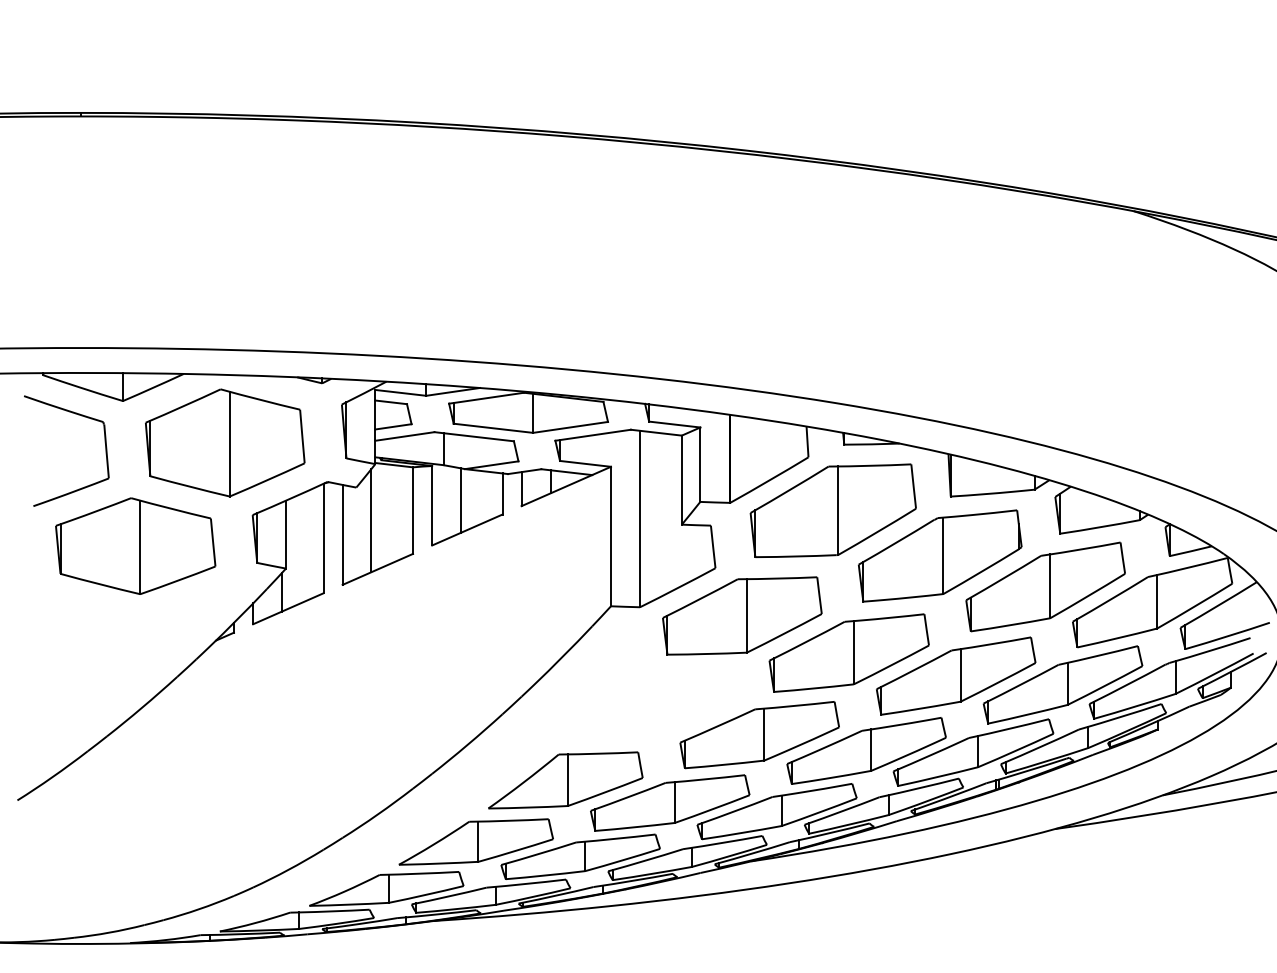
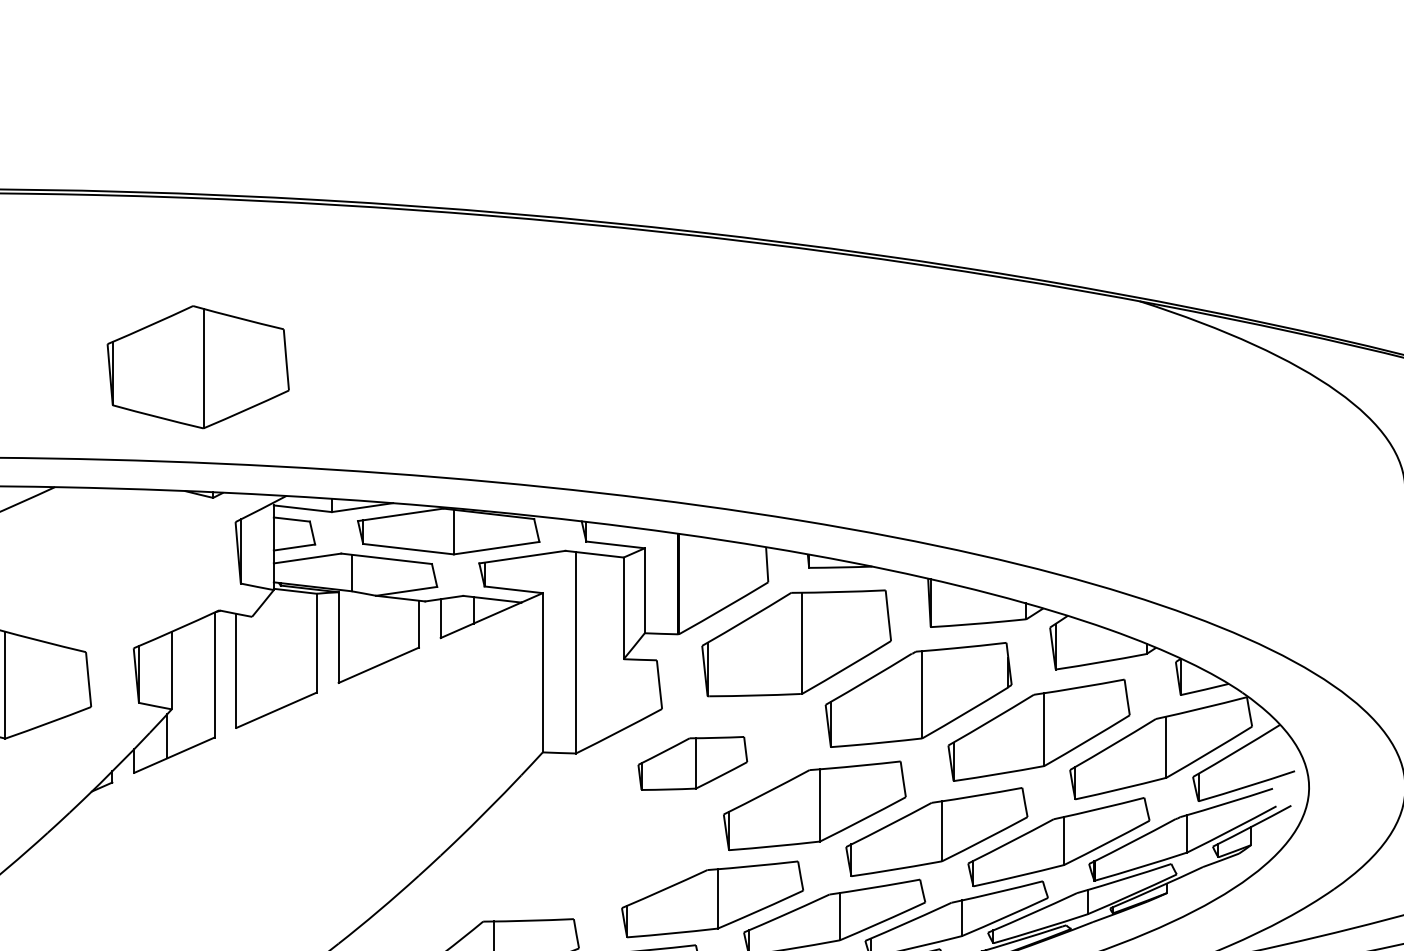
part: (225, 442) -> (198, 366), moved
line: (460, 500) -> (370, 631), removed
line: (371, 520) -> (269, 654), removed
part: (742, 615) -> (692, 762), size x0.6

